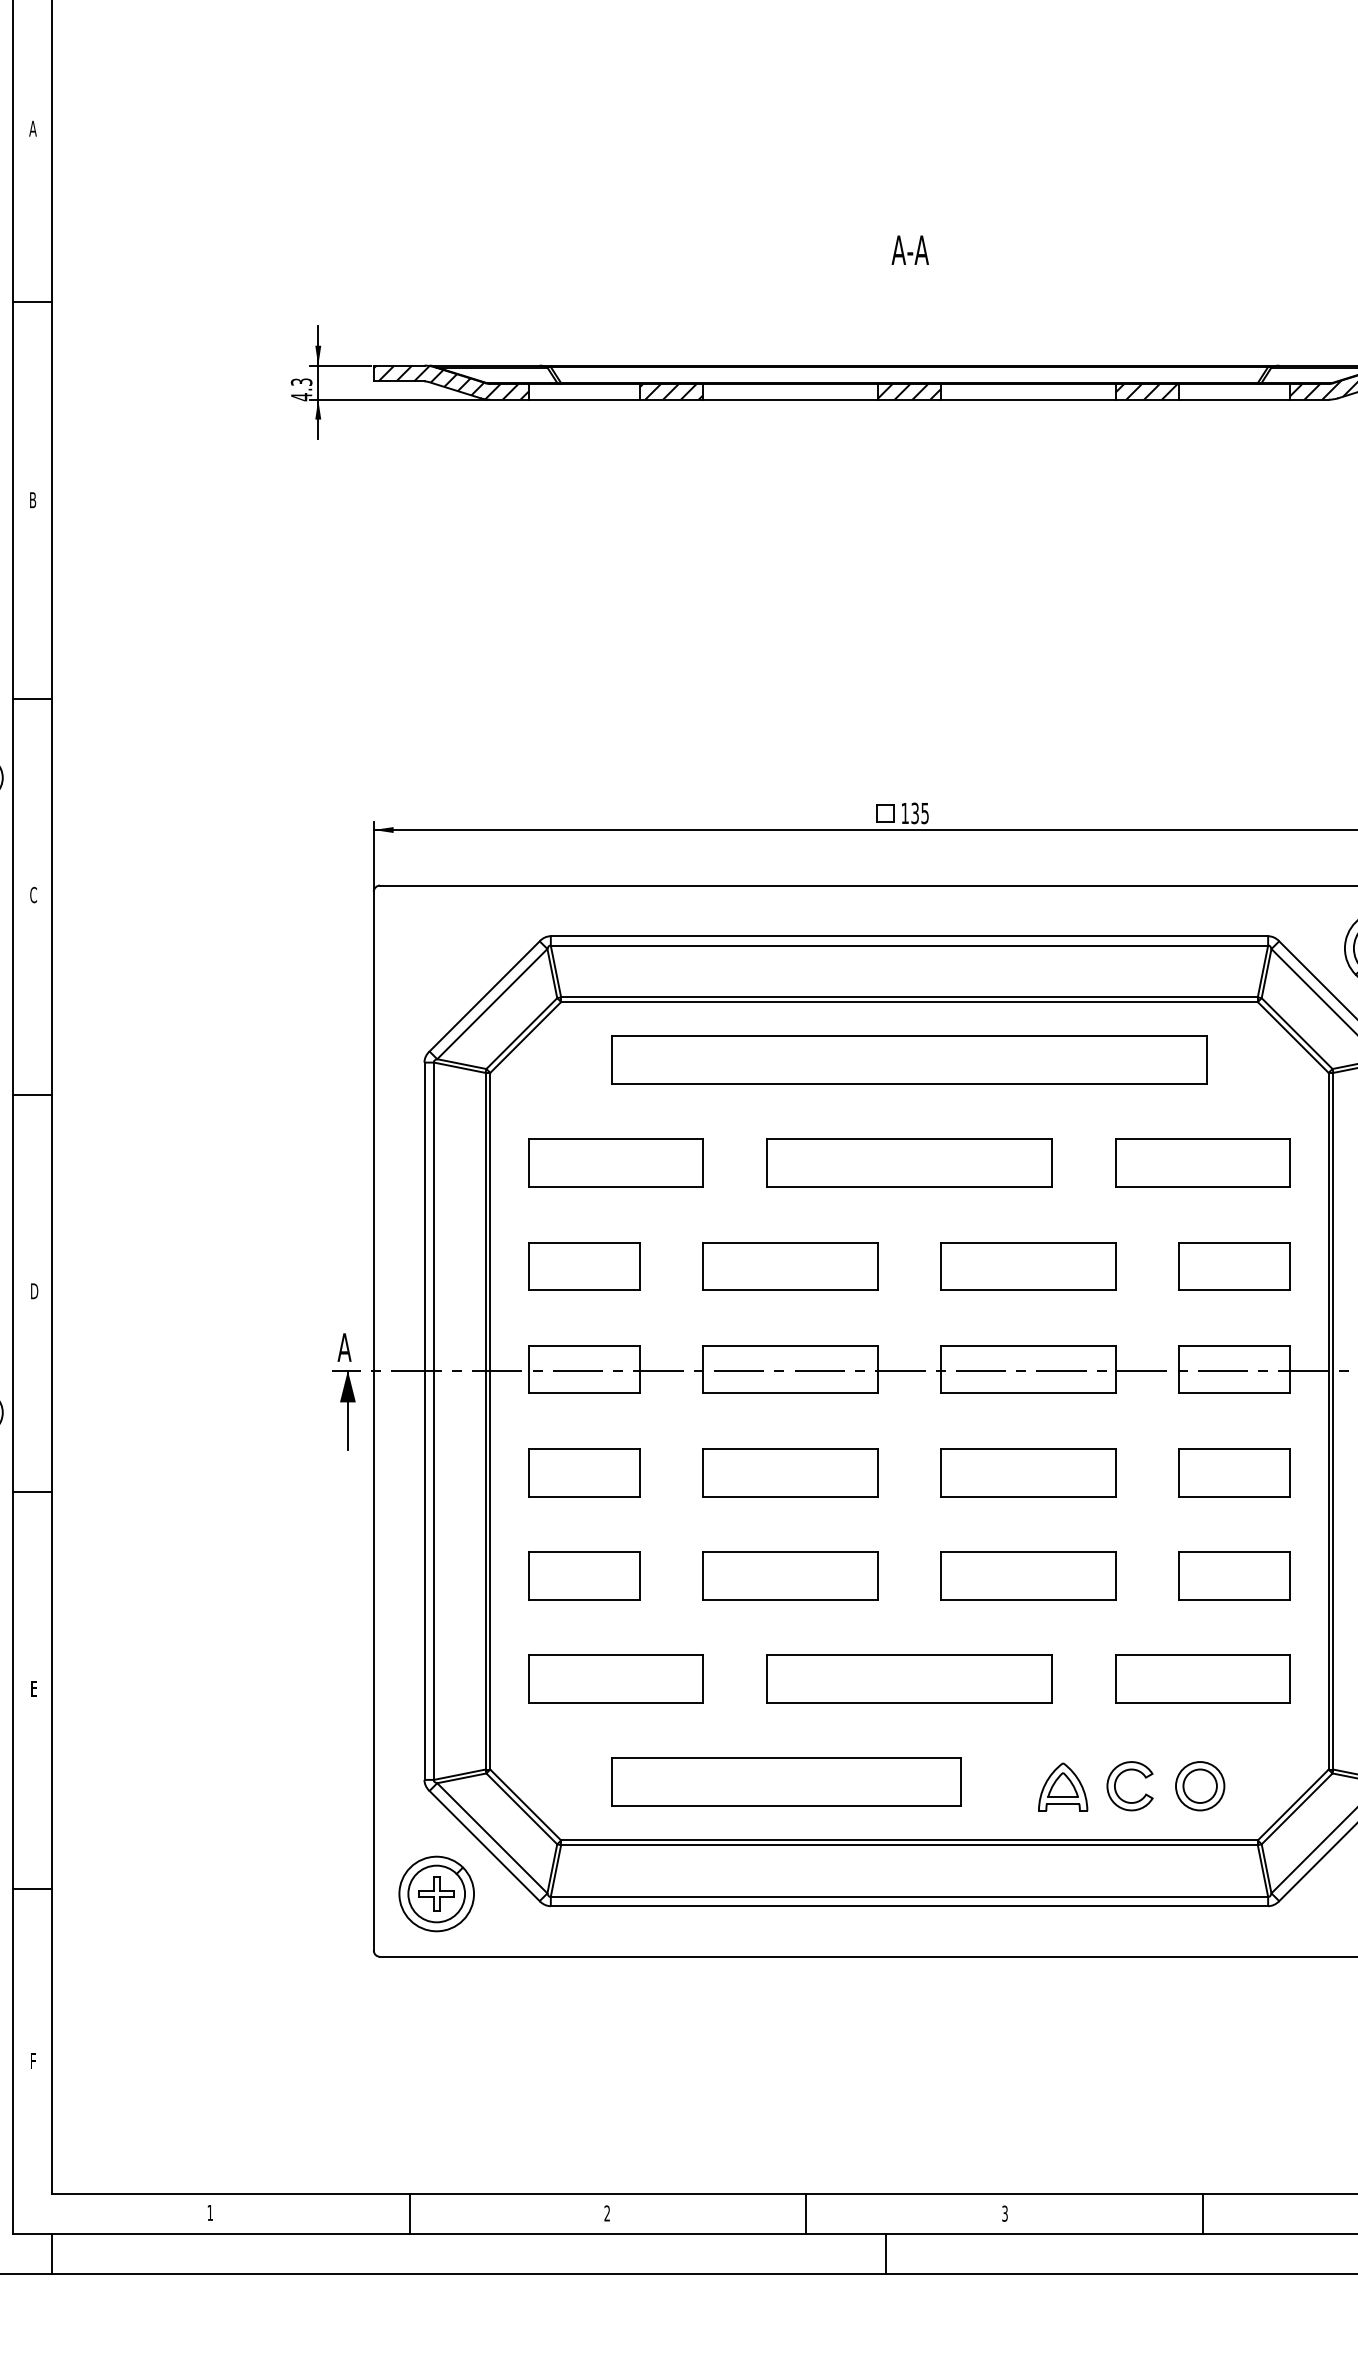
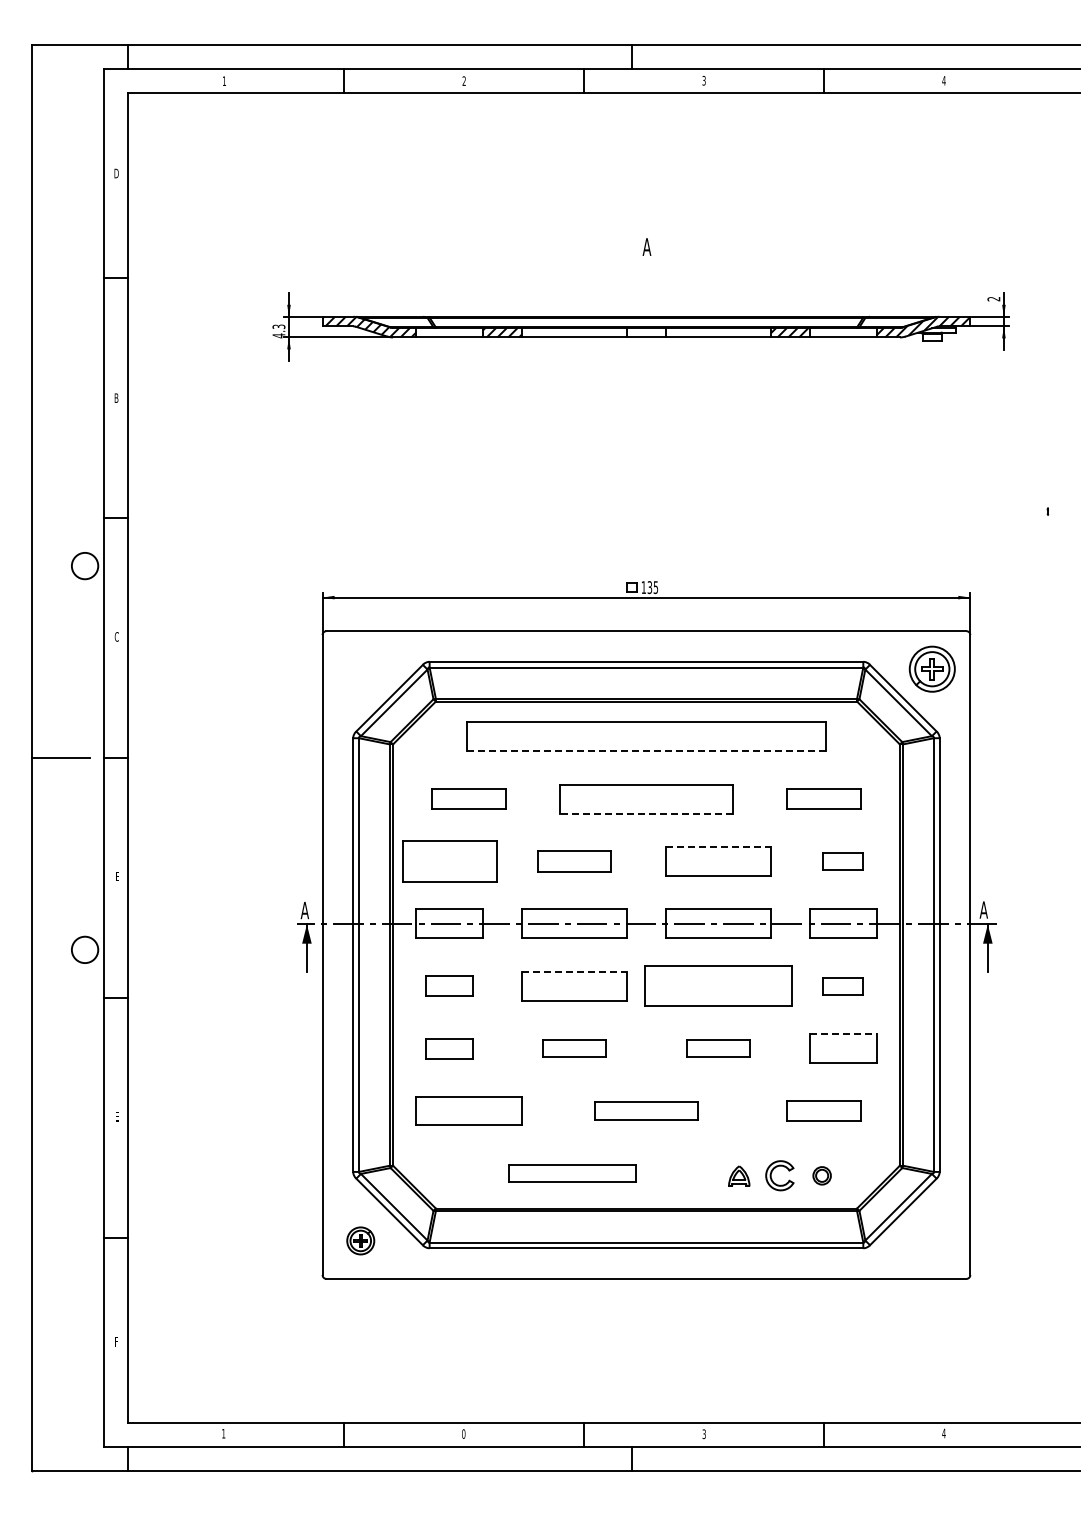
text: (32, 128) -> (116, 173), A -> D
text: (909, 249) -> (646, 246), A-A -> A
hatch: (909, 391) -> (646, 332), removed
line: (909, 1084) -> (646, 751), solid -> dashed
part: (615, 1163) -> (468, 799), size x0.7
part: (1202, 1163) -> (823, 799), size x0.7
line: (907, 1187) -> (645, 813), solid -> dashed
line: (1028, 1243) -> (718, 847), solid -> dashed
part: (583, 1266) -> (449, 861), size x1.4
part: (790, 1266) -> (574, 861), size x0.7
part: (1235, 1266) -> (843, 861), size x0.6
text: (34, 1291) -> (117, 876), D -> E
line: (790, 1448) -> (574, 971), solid -> dashed
part: (583, 1473) -> (449, 986), size x0.7
part: (1028, 1473) -> (718, 986), size x1.4
part: (1235, 1473) -> (843, 986), size x0.6
line: (1235, 1552) -> (843, 1034), solid -> dashed
part: (583, 1575) -> (449, 1048), size x0.7
part: (790, 1575) -> (574, 1048), size x0.6
part: (1028, 1575) -> (718, 1048), size x0.6
part: (909, 1678) -> (646, 1110), size x0.6
part: (1202, 1678) -> (823, 1110), size x0.7
part: (787, 1782) -> (572, 1173), size x0.6
part: (1198, 1785) -> (821, 1175), size x0.6
part: (1061, 1787) -> (738, 1176), size x0.7
part: (436, 1893) -> (360, 1240), size x0.6
text: (606, 2212) -> (463, 1433), 2 -> 0

